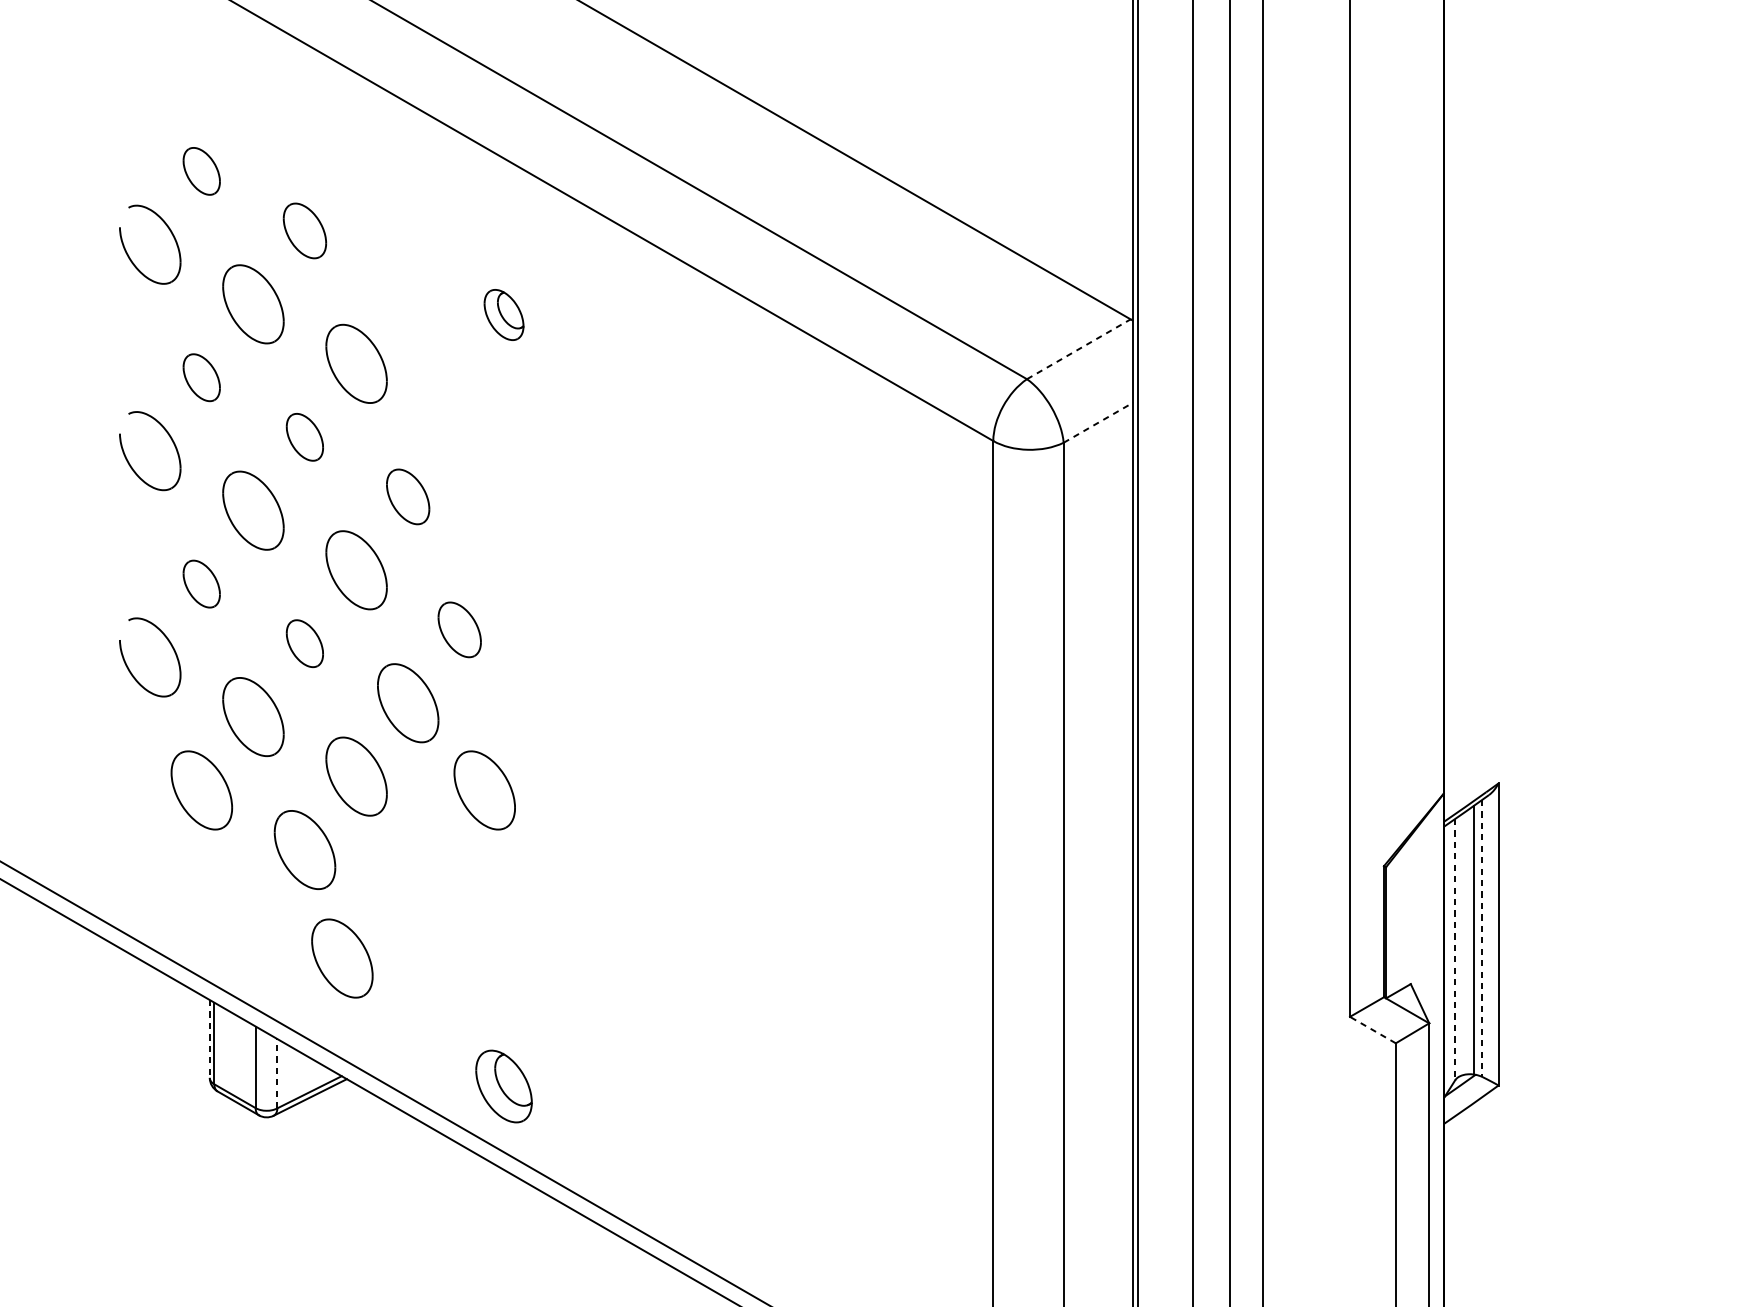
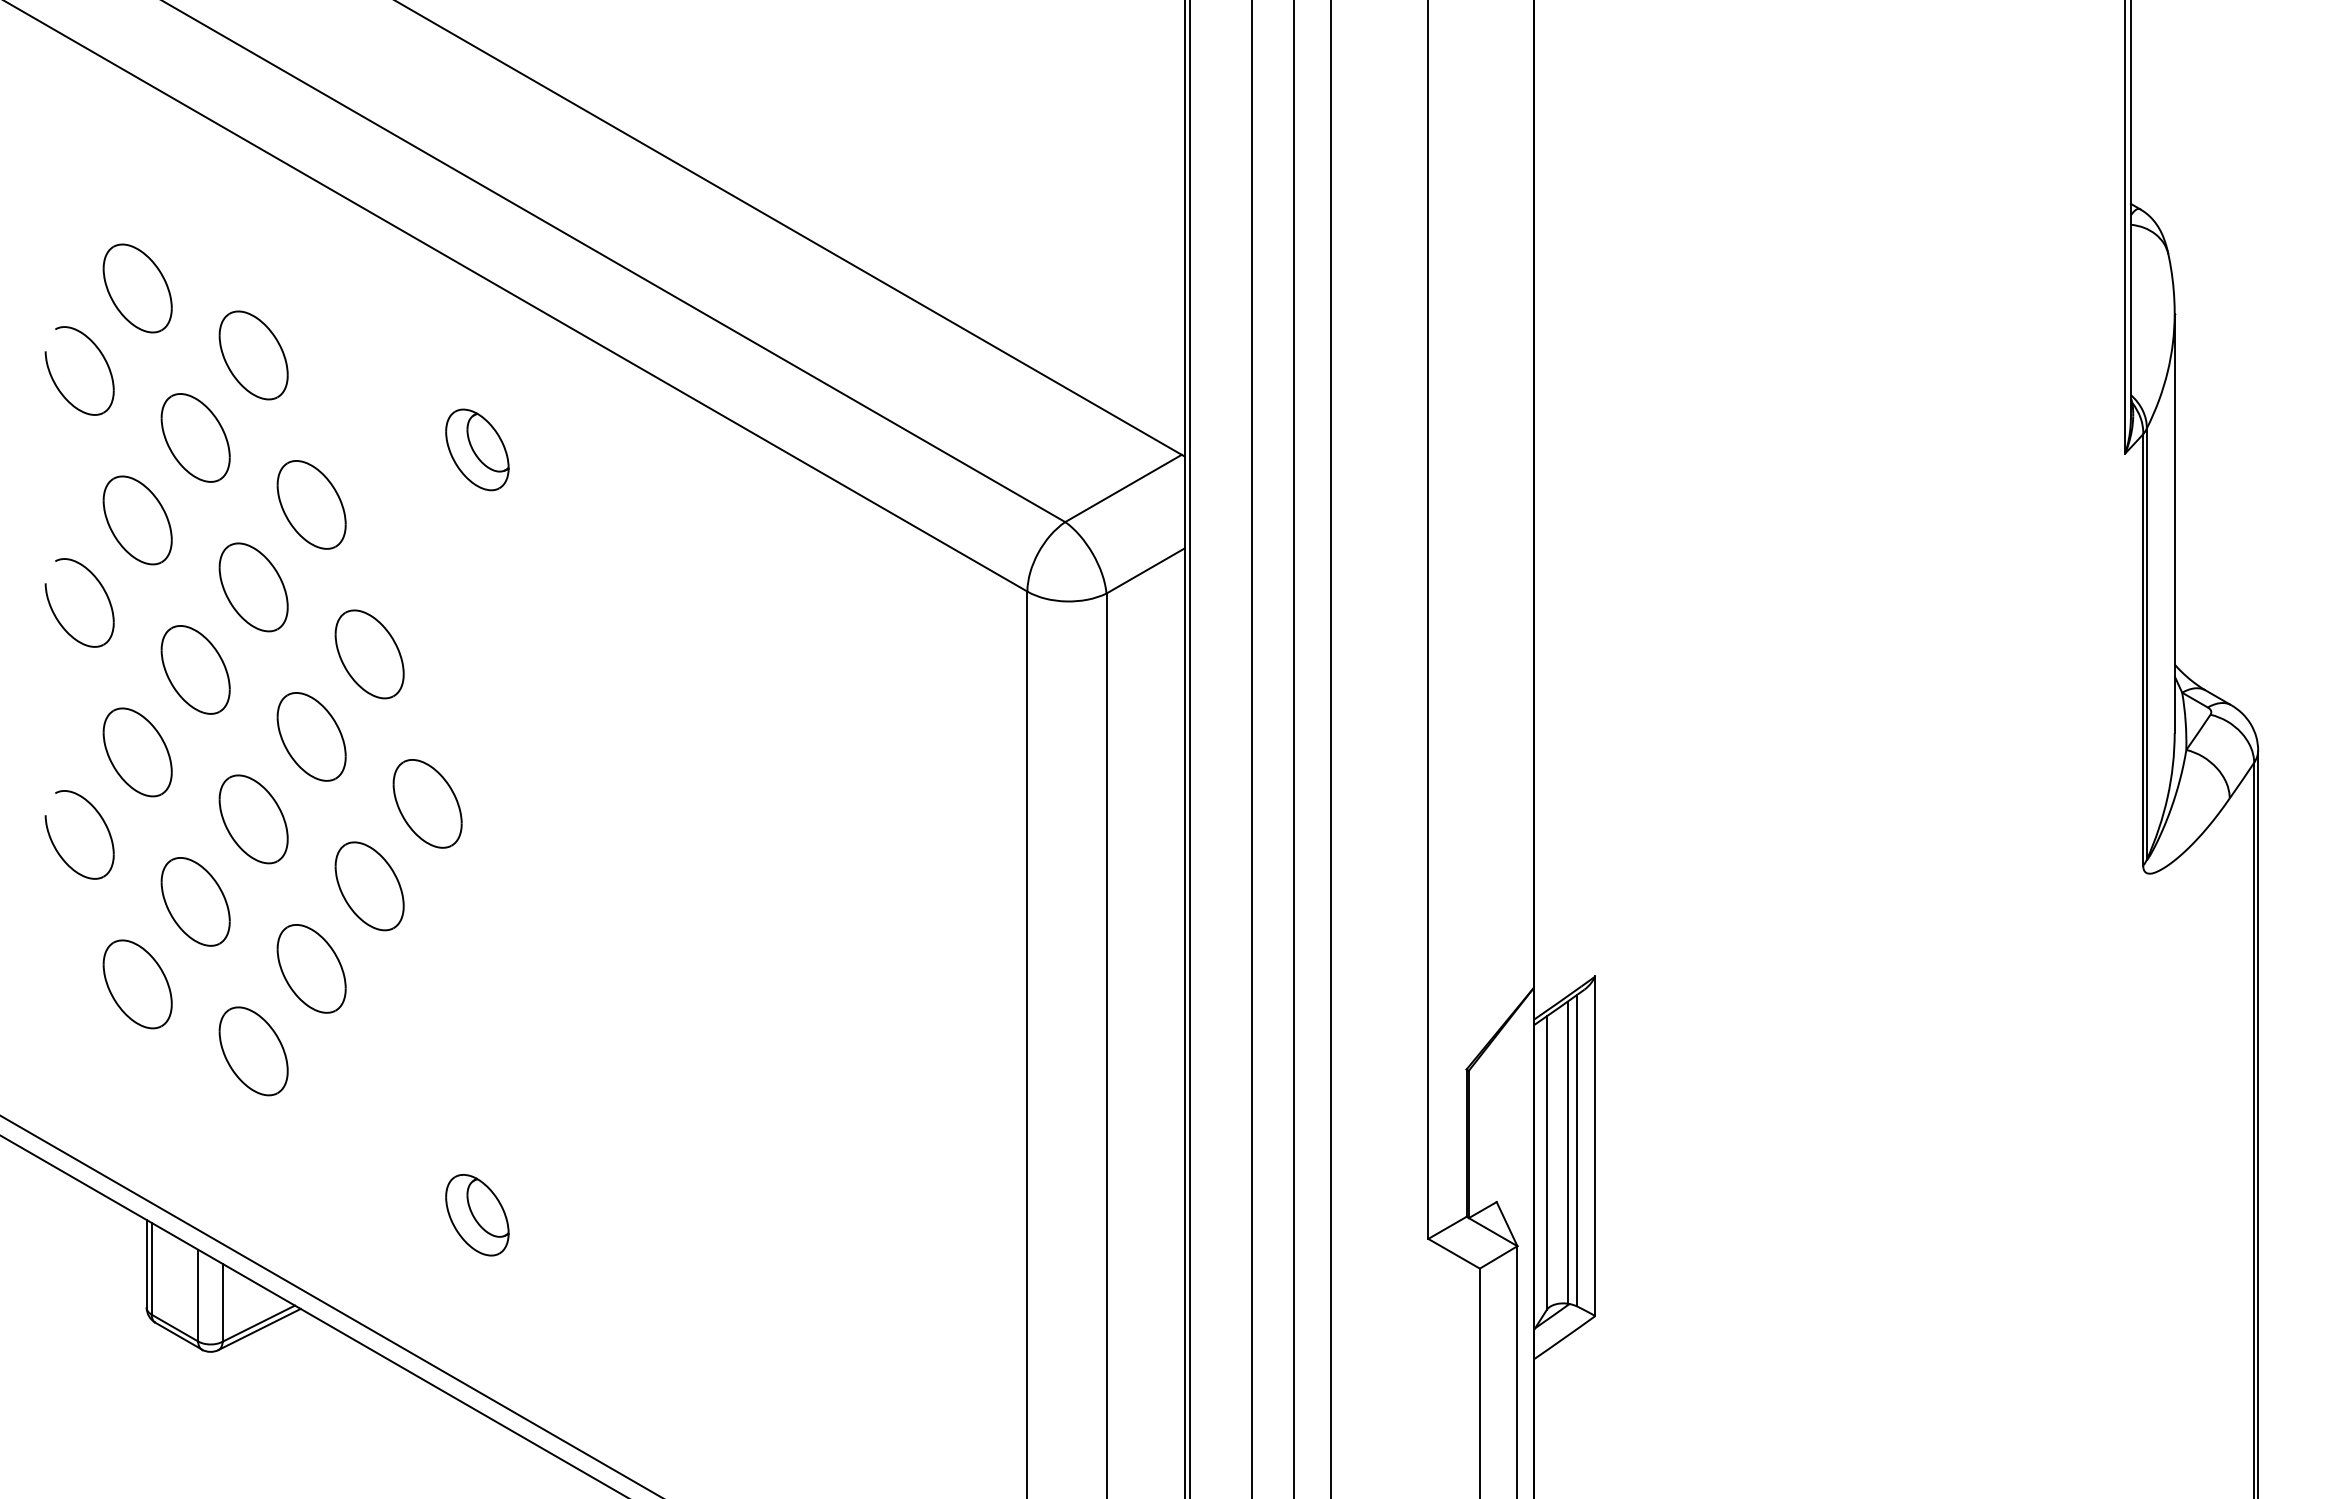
part: (201, 171) -> (137, 288), size x1.67
part: (304, 230) -> (253, 355), size x1.43
part: (504, 314) -> (477, 449), size x1.43
line: (1078, 349) -> (1123, 488), dashed -> solid
part: (201, 377) -> (137, 520), size x1.67
line: (1099, 422) -> (1146, 570), dashed -> solid
part: (304, 437) -> (253, 587), size x1.67
part: (408, 496) -> (369, 654), size x1.43
part: (201, 584) -> (137, 752), size x1.67
part: (459, 629) -> (427, 803), size x1.43
part: (304, 643) -> (253, 819), size x1.67
part: (484, 790) -> (455, 984), removed
line: (1482, 938) -> (1577, 1150), dashed -> solid
line: (1455, 949) -> (1546, 1163), dashed -> solid
part: (342, 958) -> (295, 1173), removed
line: (1373, 1029) -> (1454, 1253), dashed -> solid
line: (209, 1038) -> (146, 1263), dashed -> solid
line: (277, 1073) -> (222, 1302), dashed -> solid
part: (504, 1086) -> (477, 1215), moved

